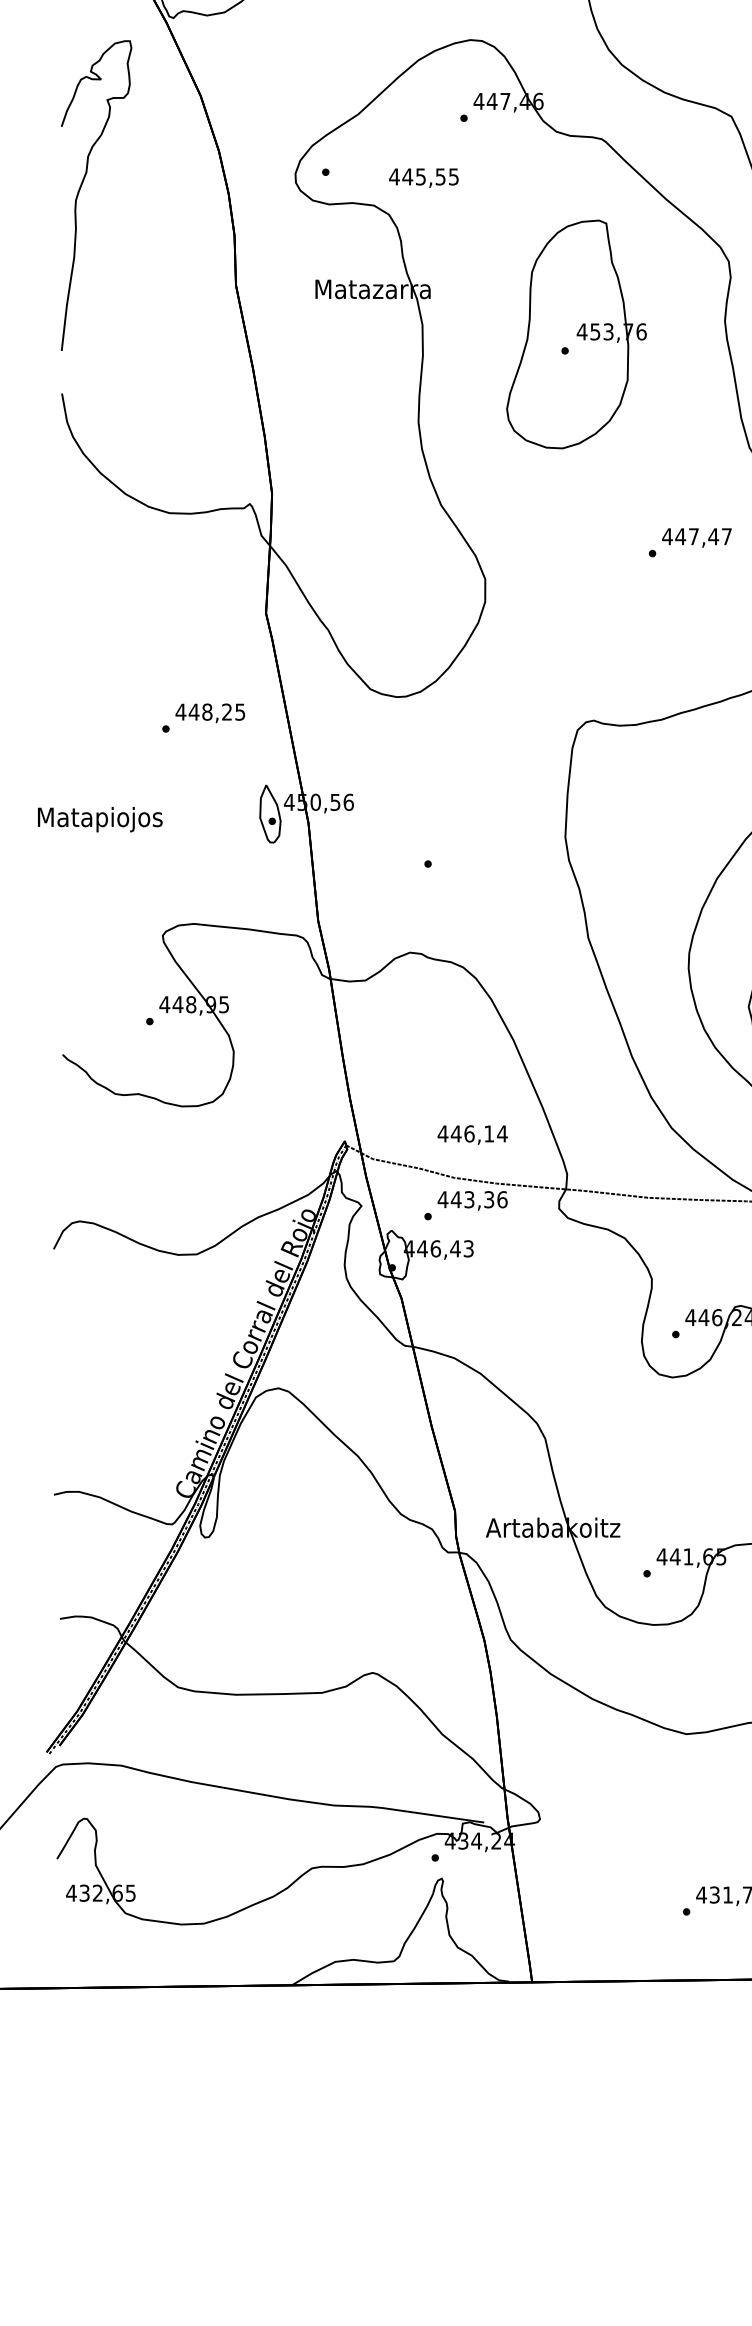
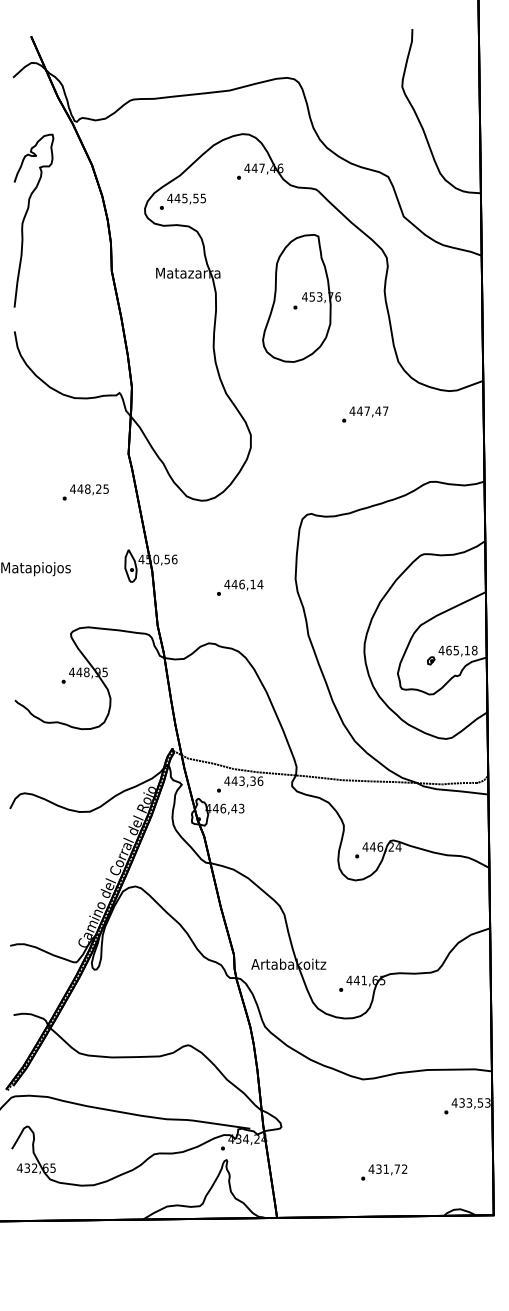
text: (423, 176) -> (186, 198), moved
text: (203, 718) -> (85, 492), moved
text: (472, 1133) -> (243, 584), moved

